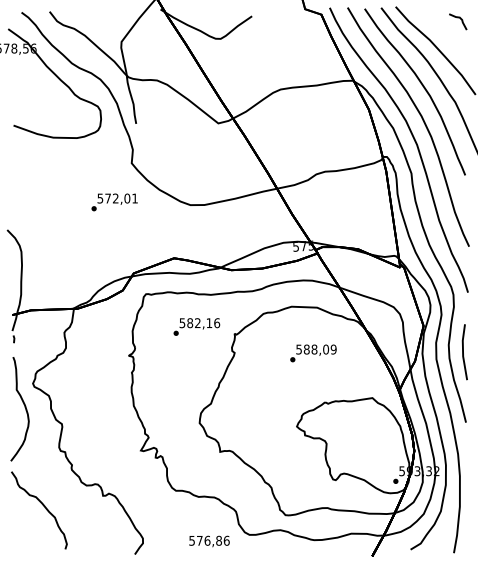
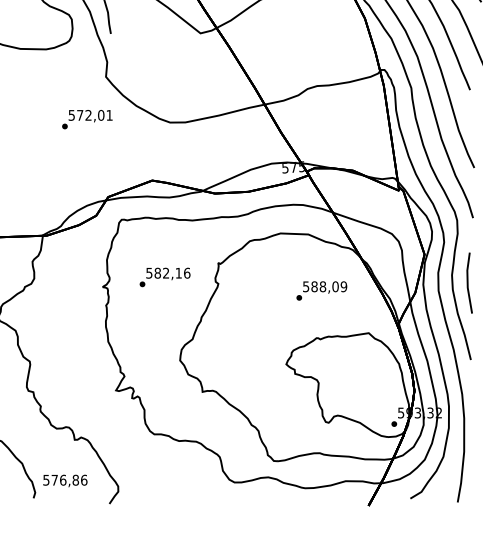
text: (196, 326) -> (164, 276), moved
text: (313, 353) -> (321, 291), moved
text: (209, 541) -> (65, 480), moved

